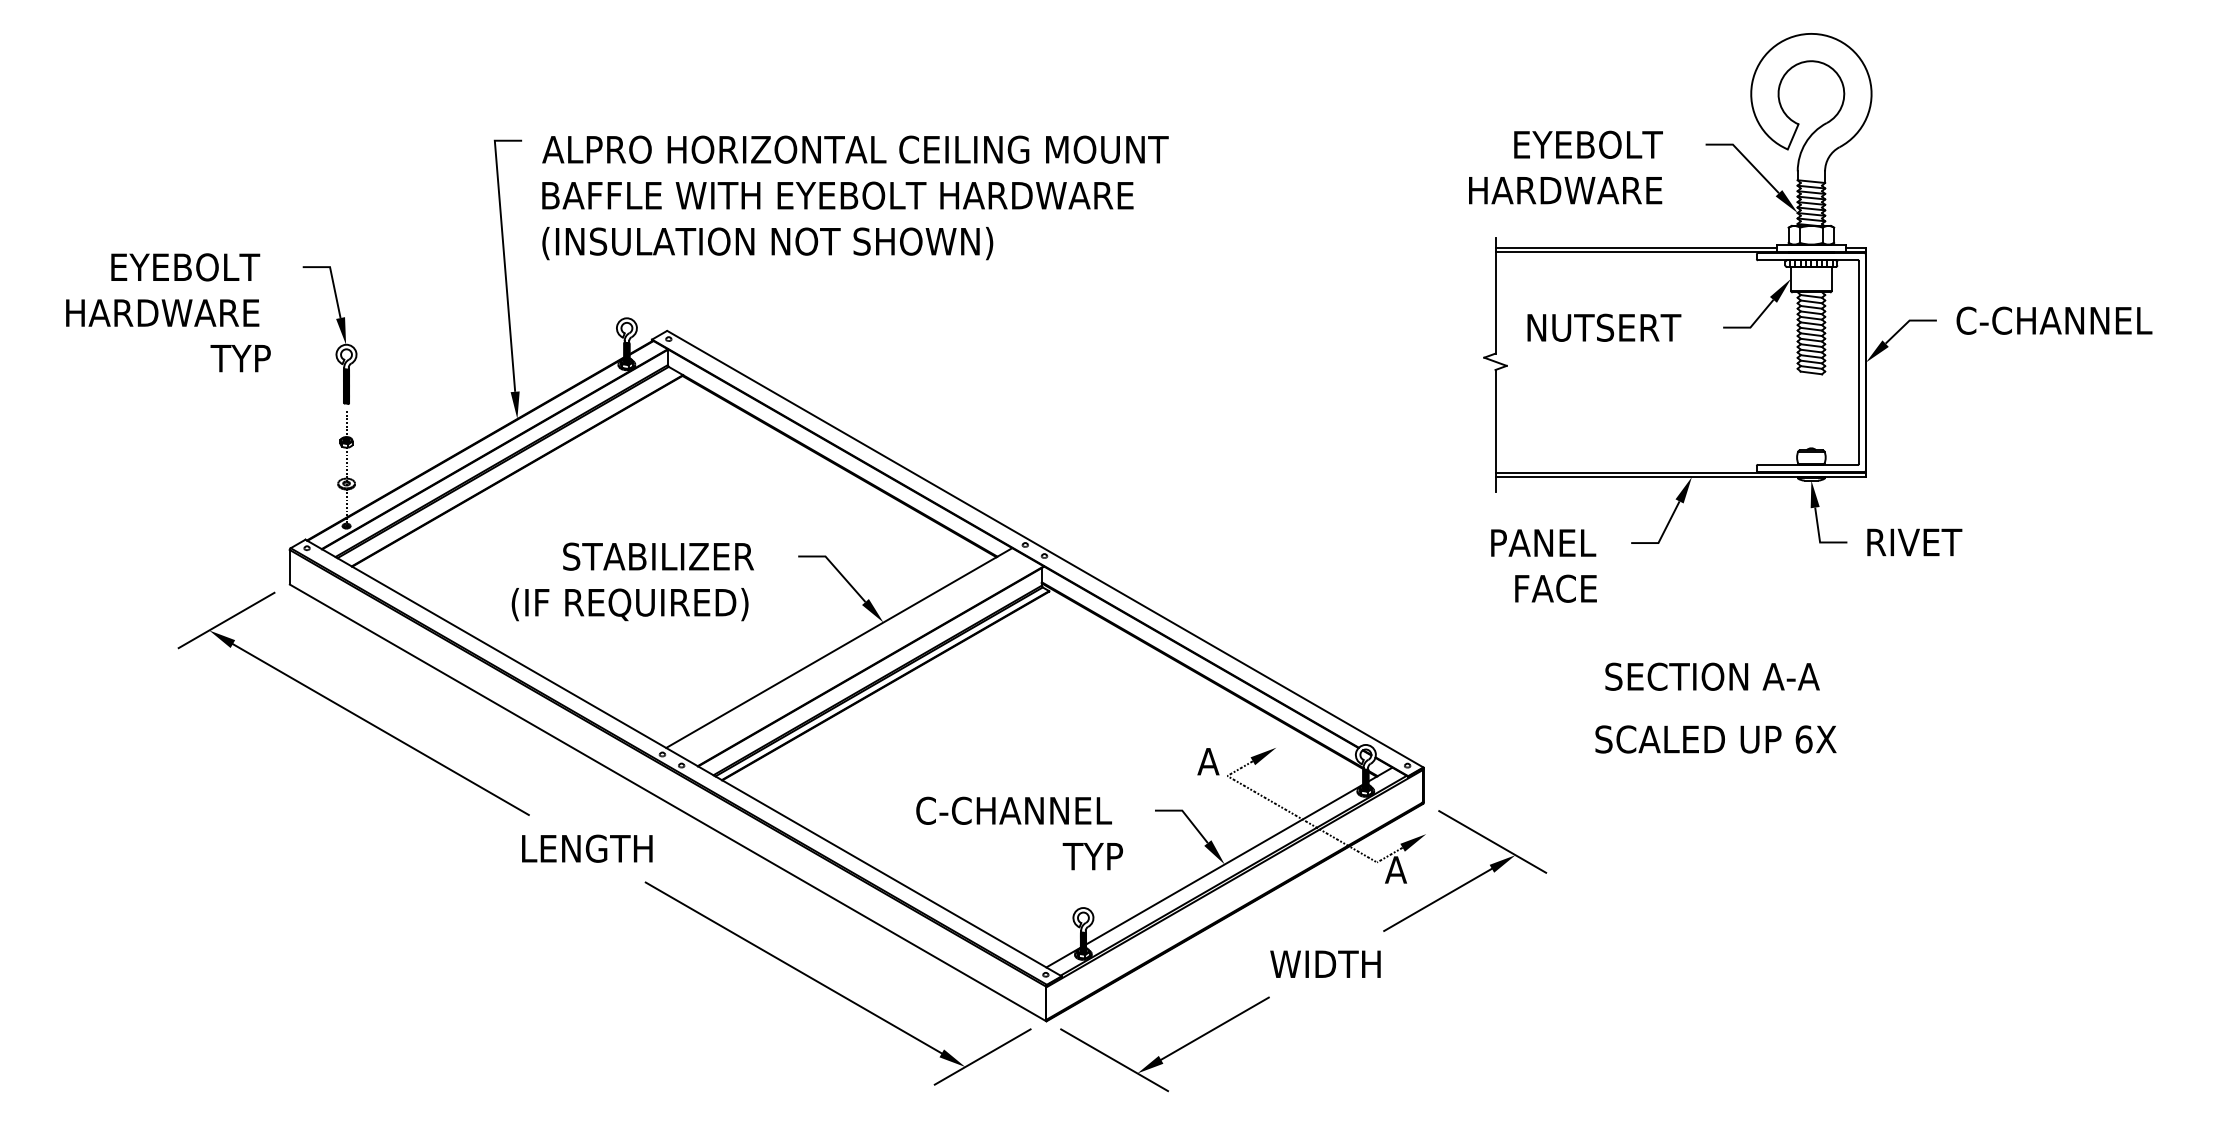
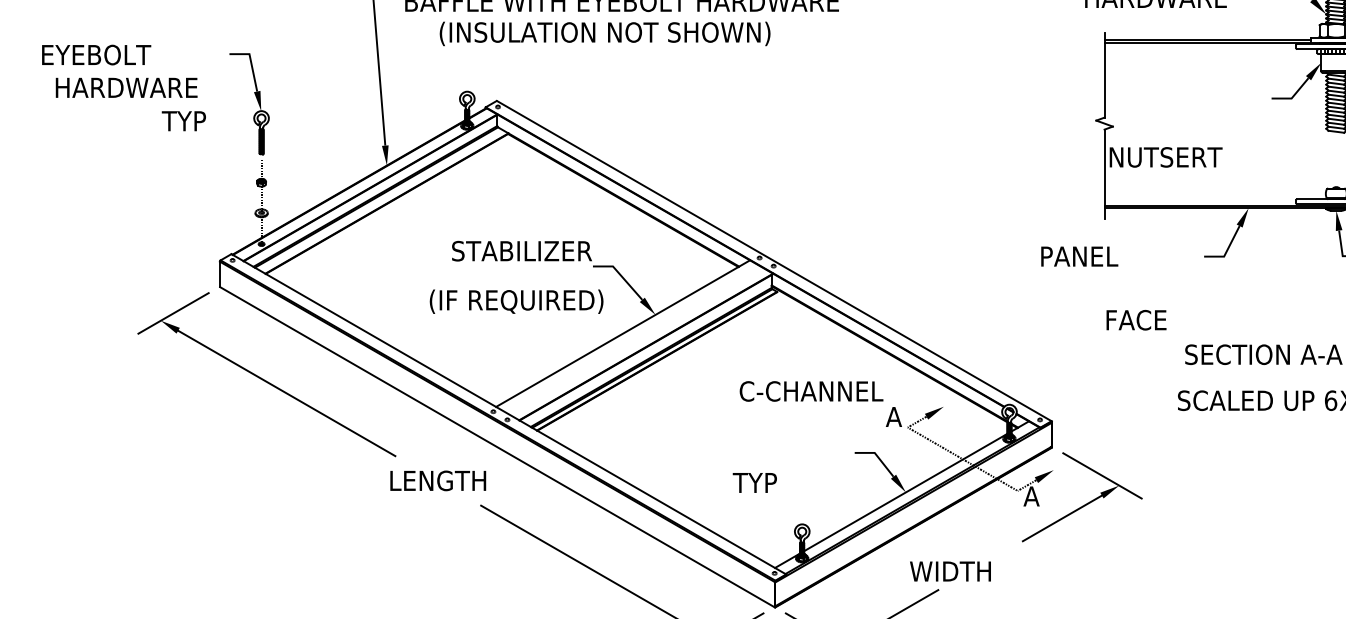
text: (767, 243) -> (604, 33), moved
text: (185, 267) -> (96, 55), moved
text: (1604, 327) -> (1166, 157), moved
text: (1543, 542) -> (1079, 256), moved
text: (658, 556) -> (522, 251), moved
text: (1555, 588) -> (1136, 320), moved
text: (629, 604) -> (516, 301), moved
text: (1013, 810) -> (811, 391), moved
text: (1092, 856) -> (754, 482), moved
text: (1325, 963) -> (950, 570), moved

